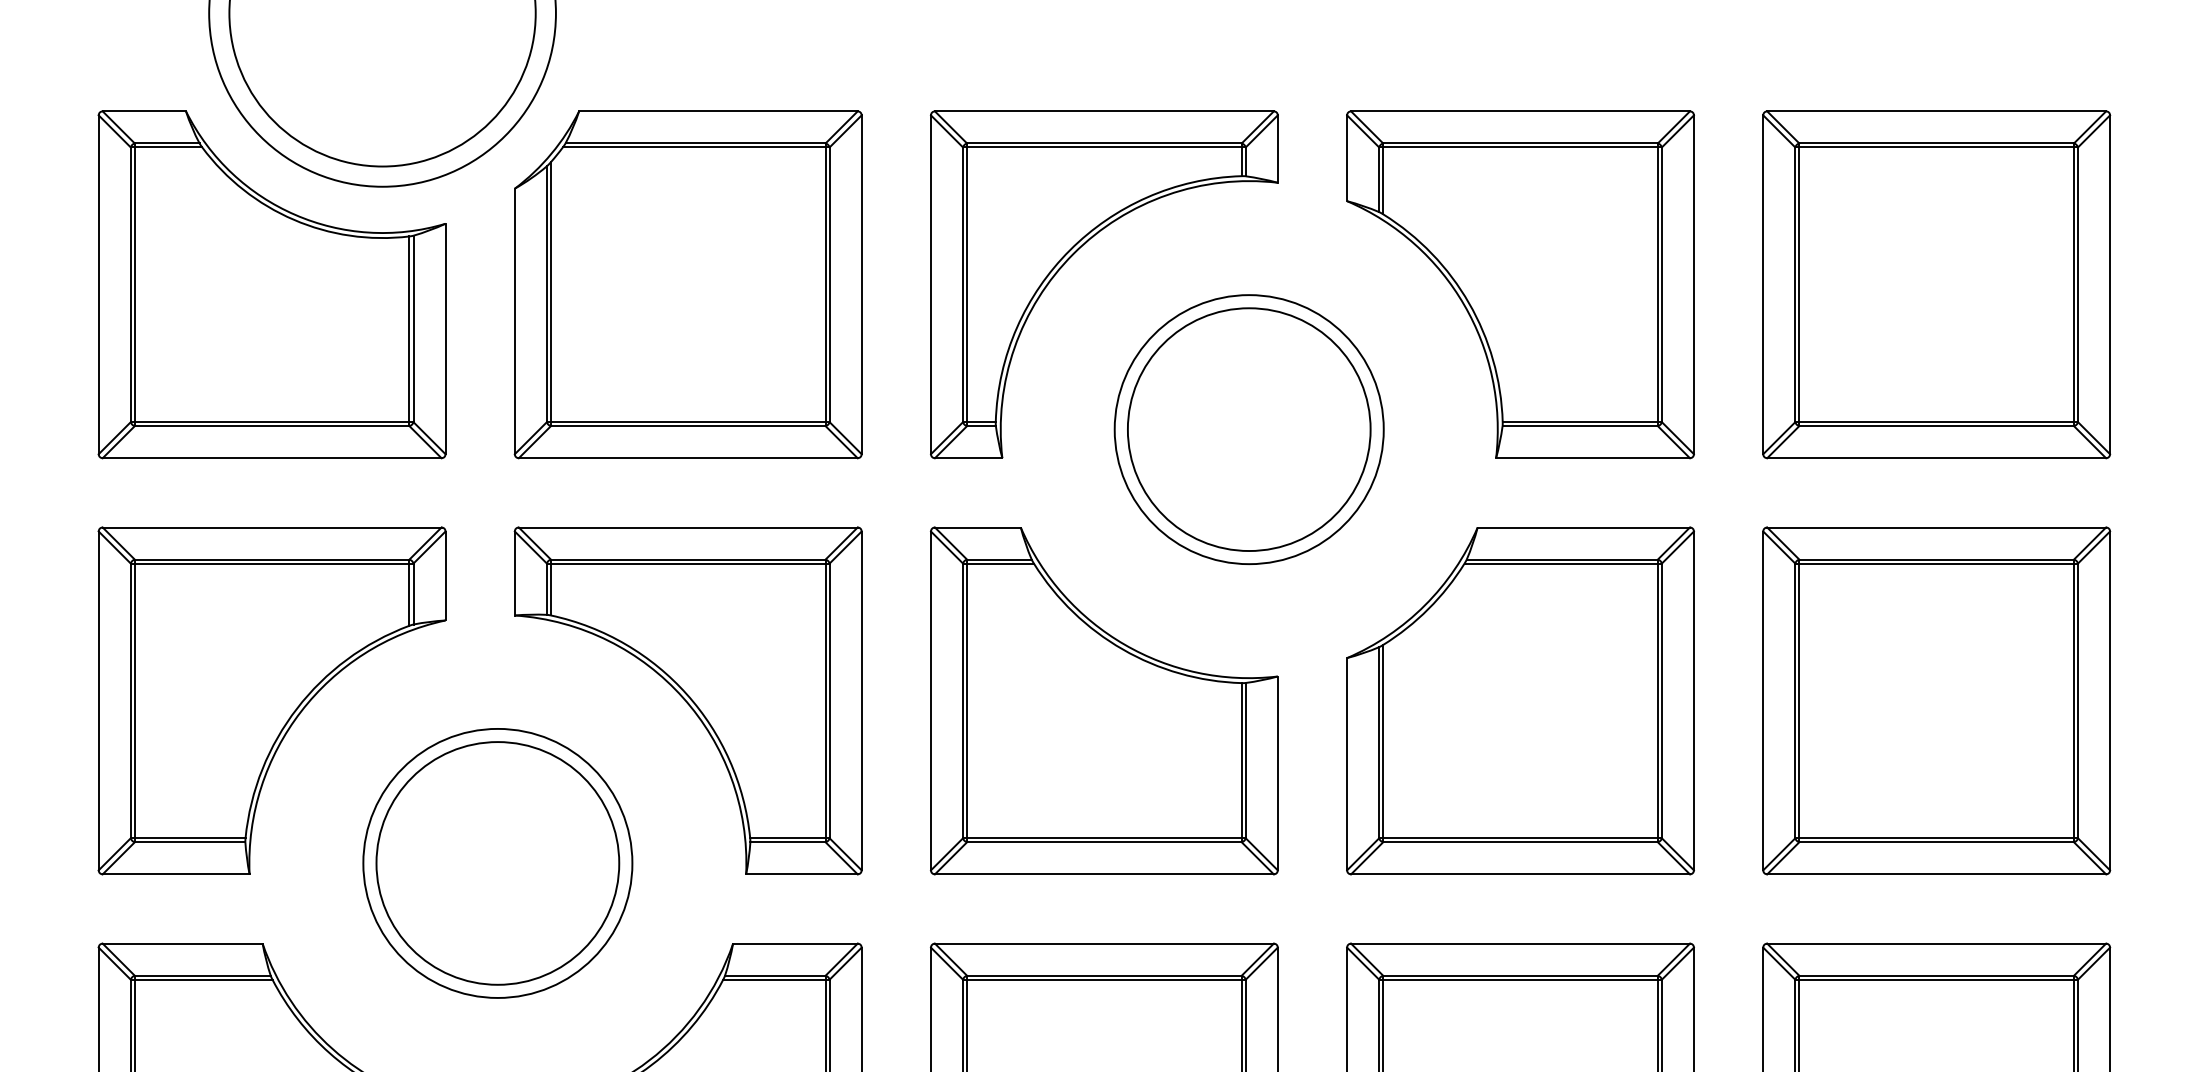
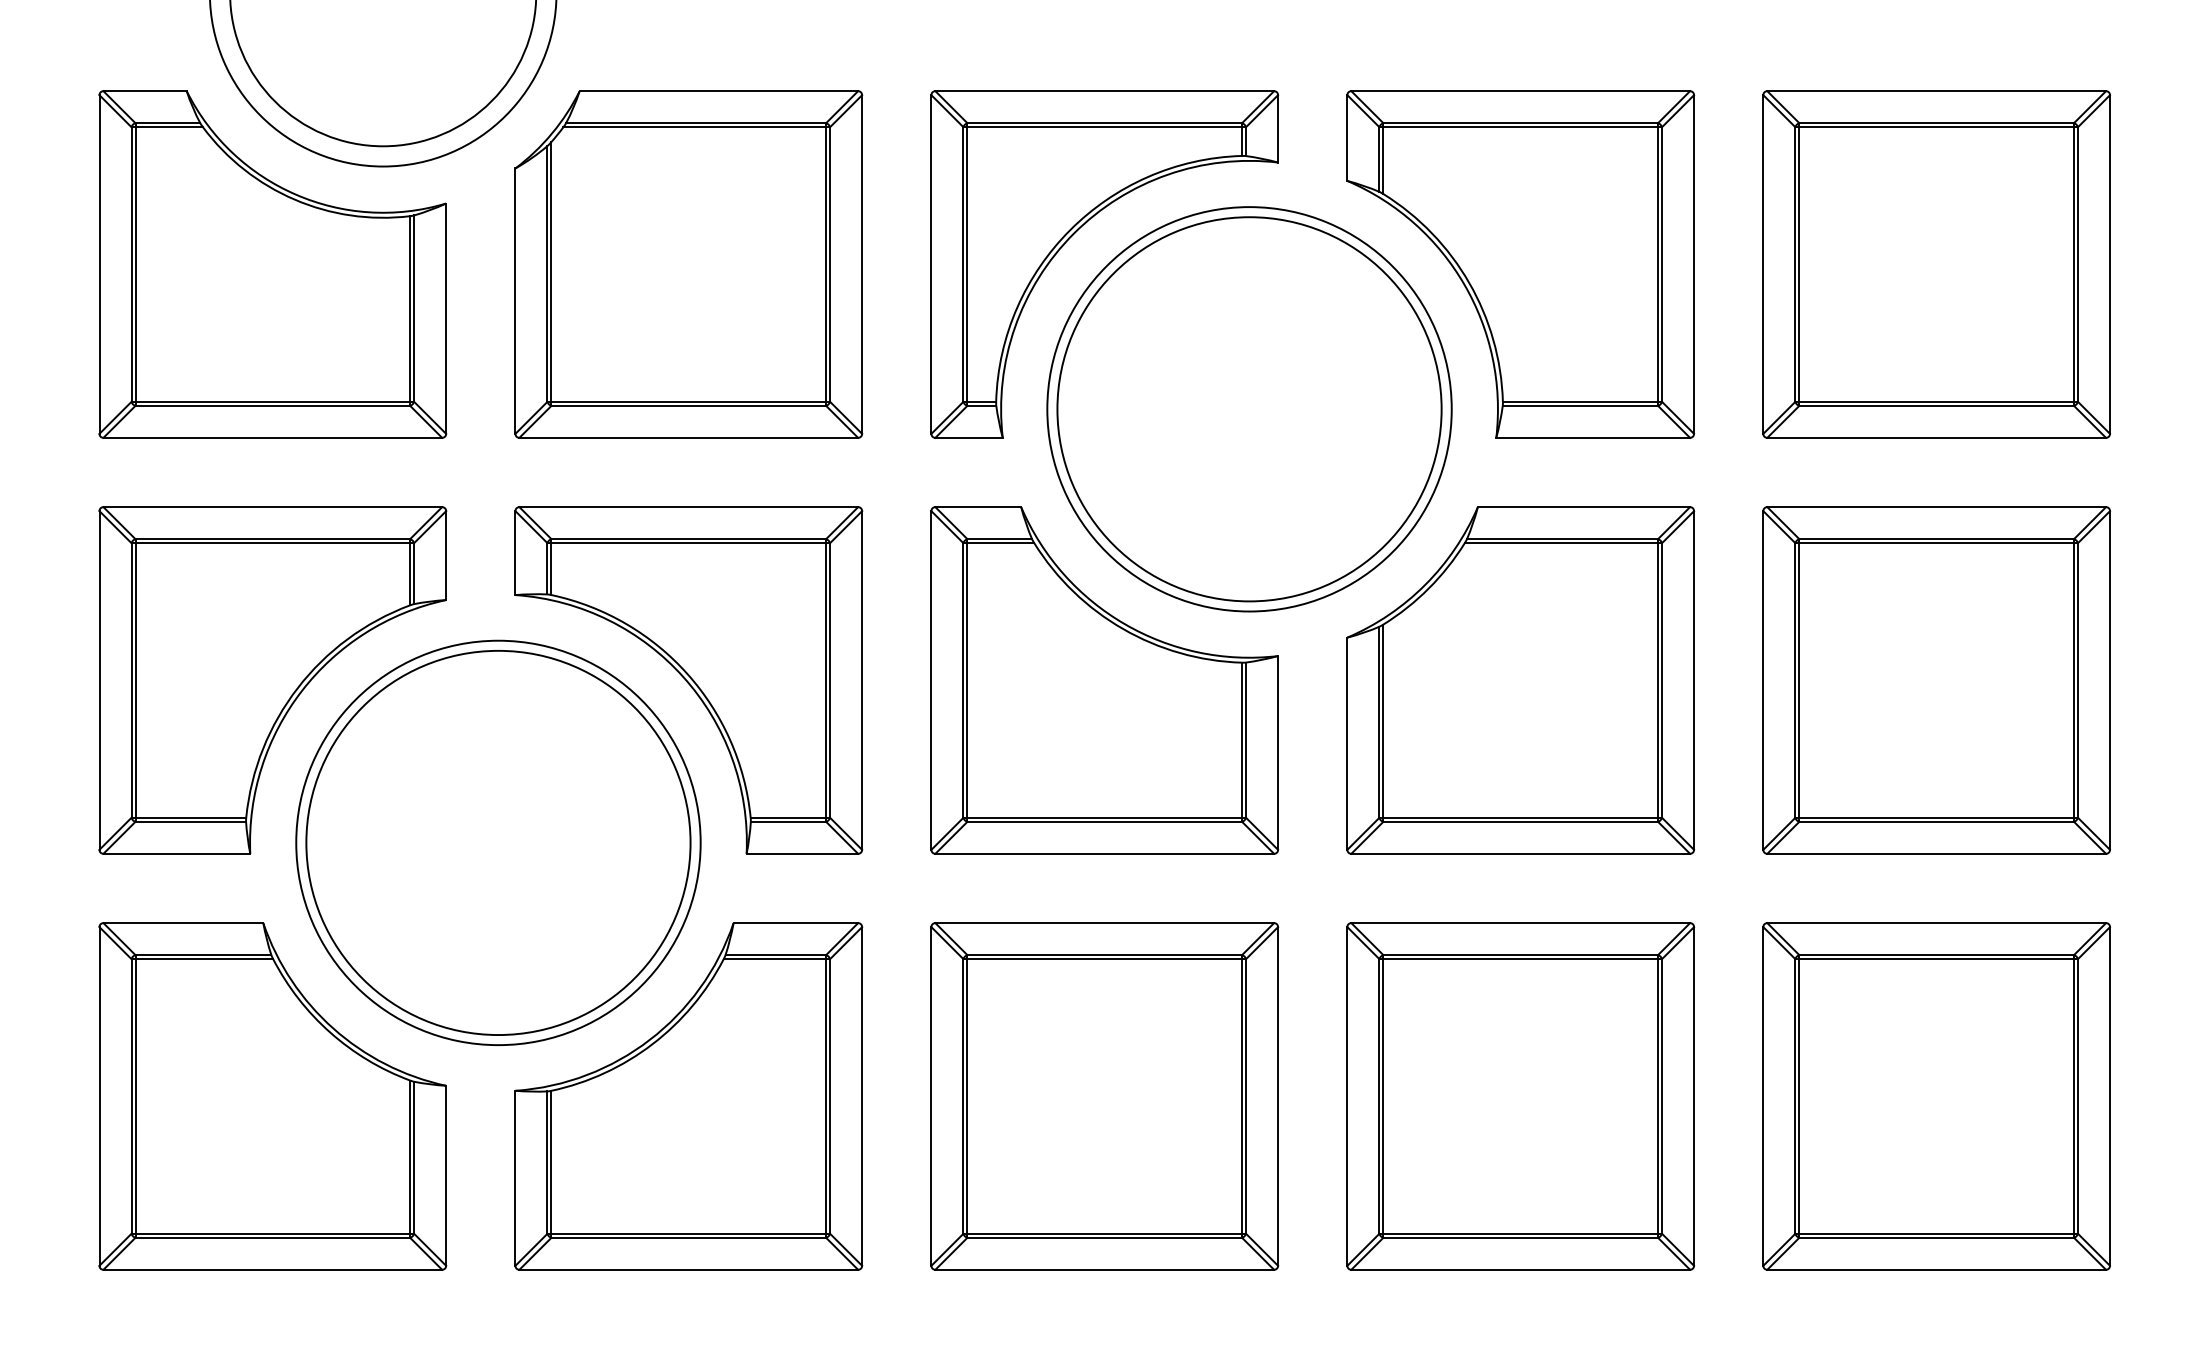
circle: (1249, 429) -> (1249, 409), size x1.43
circle: (1249, 429) -> (1249, 409), size x1.67
circle: (497, 863) -> (498, 842), size x1.43
circle: (497, 863) -> (498, 842), size x1.67

